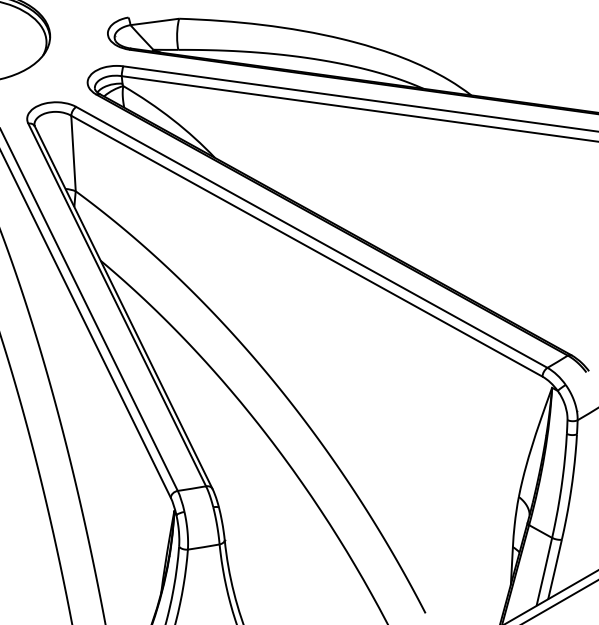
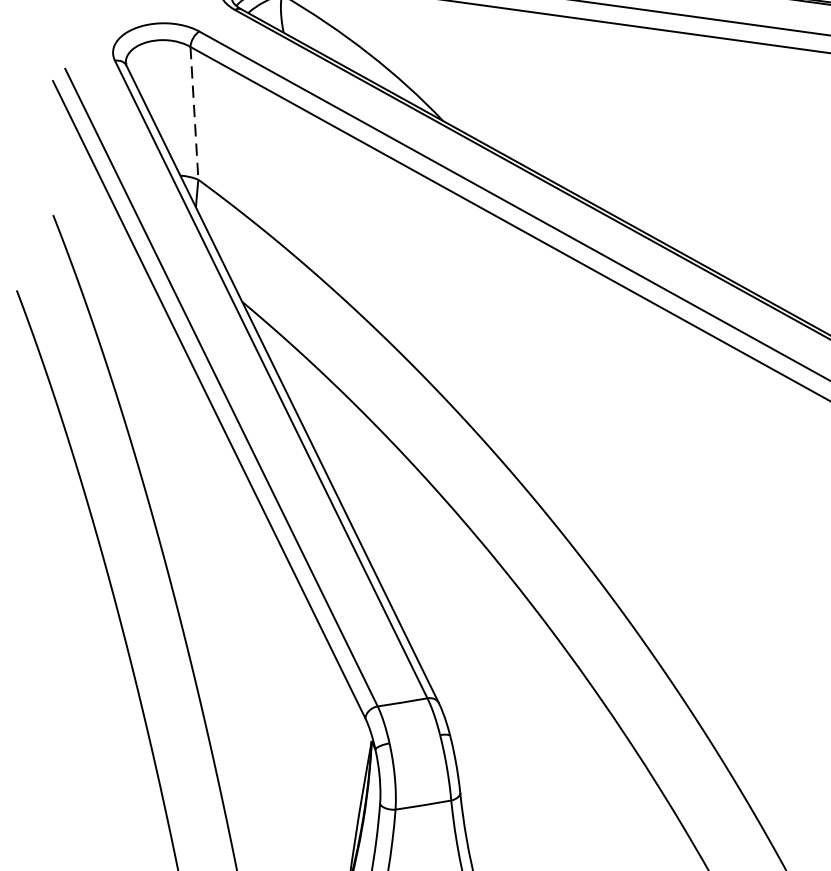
line: (73, 153) -> (194, 113), solid -> dashed

